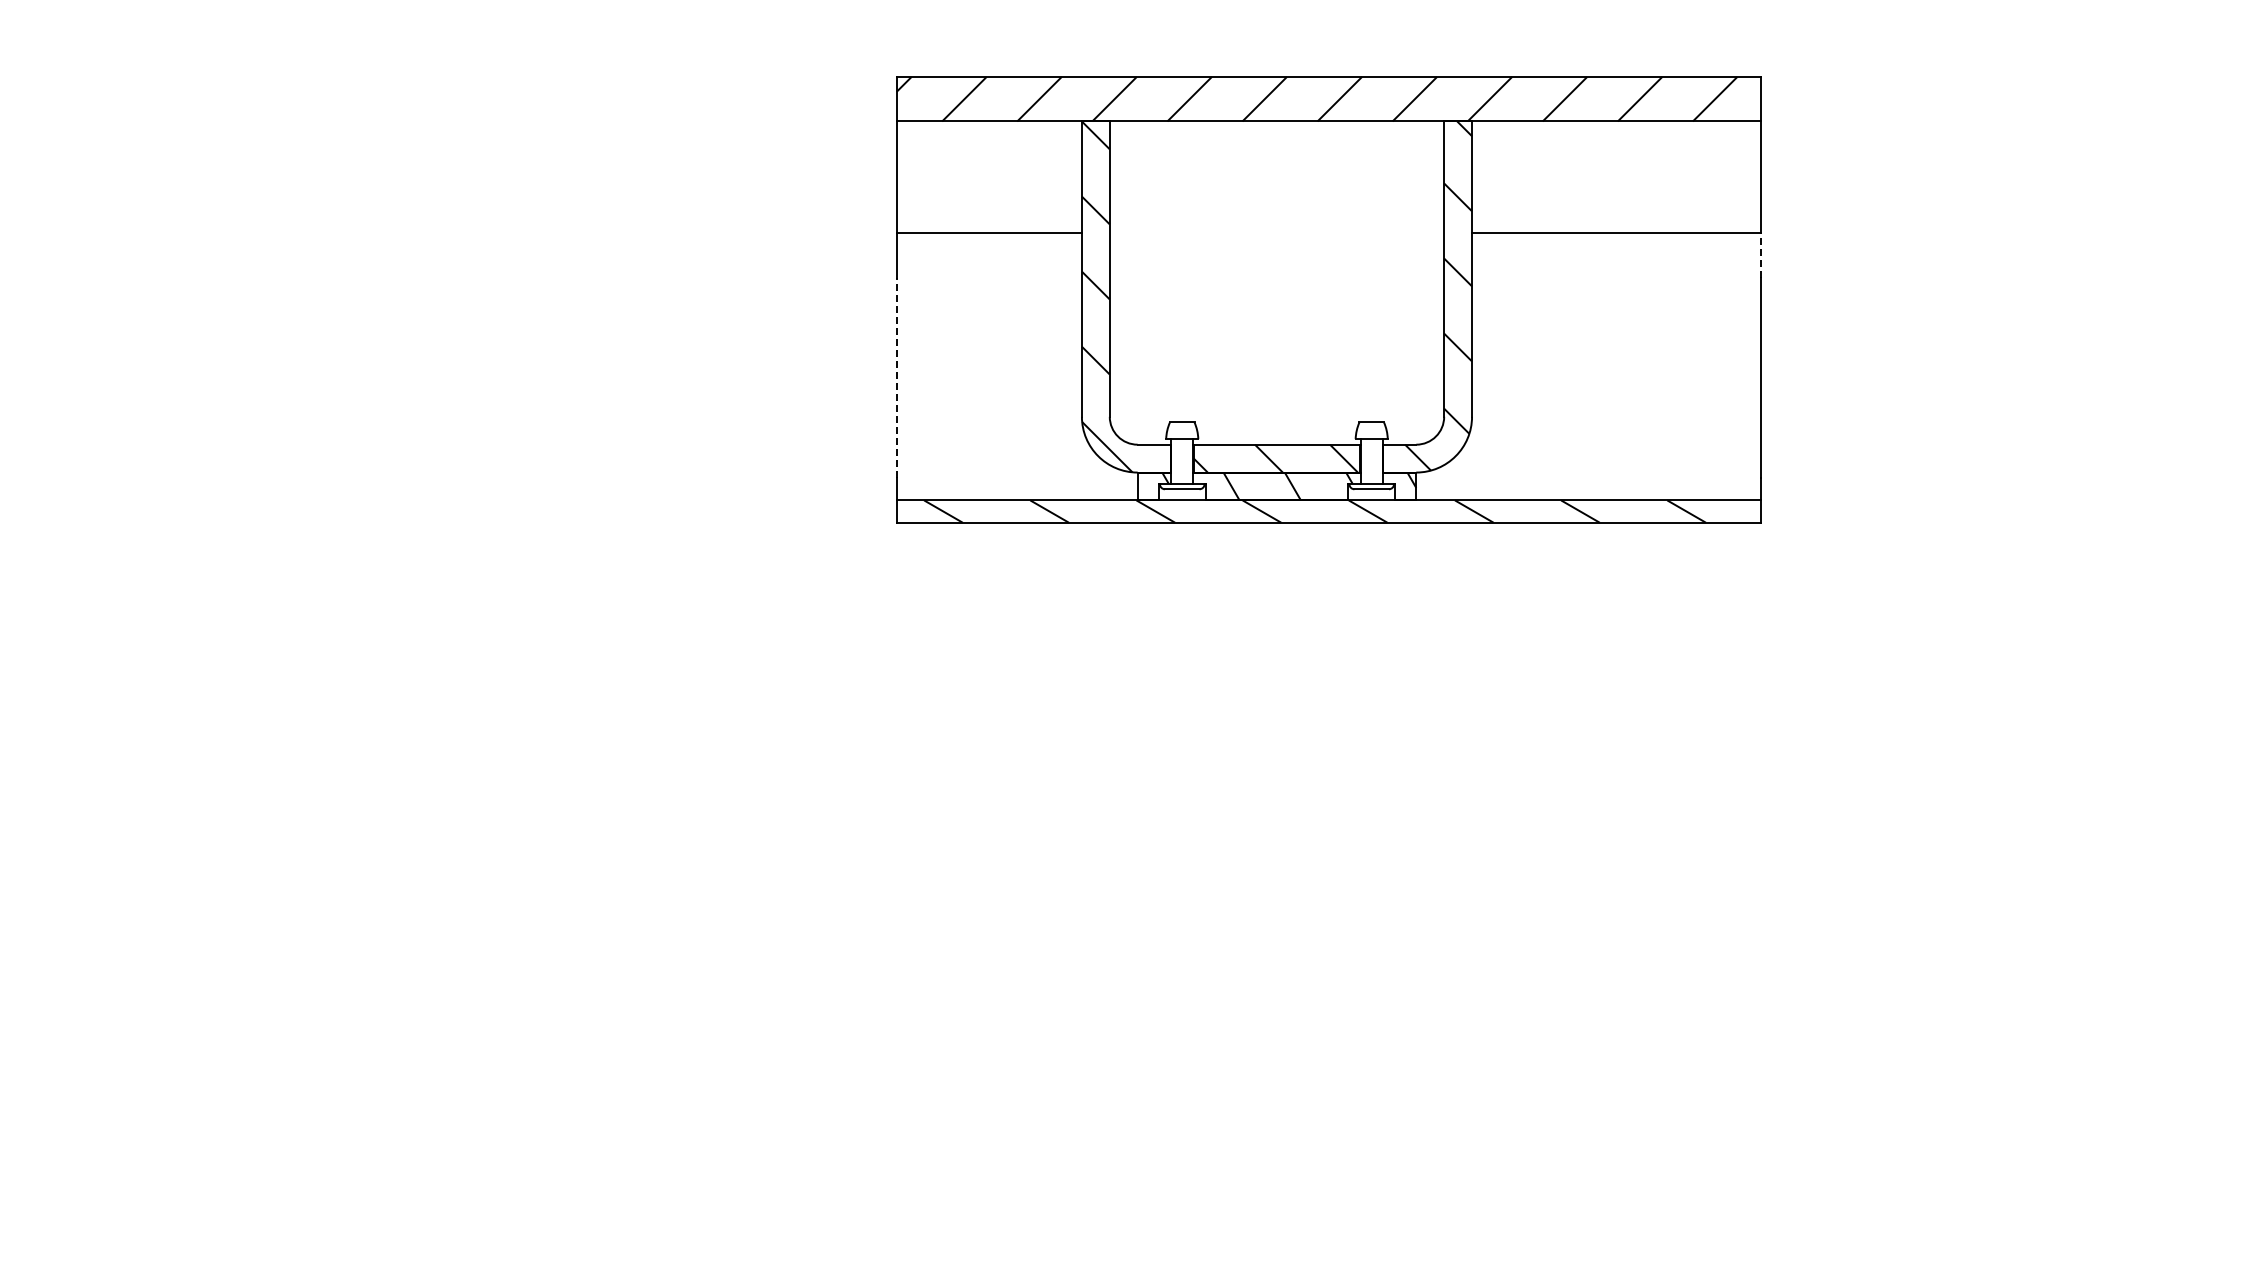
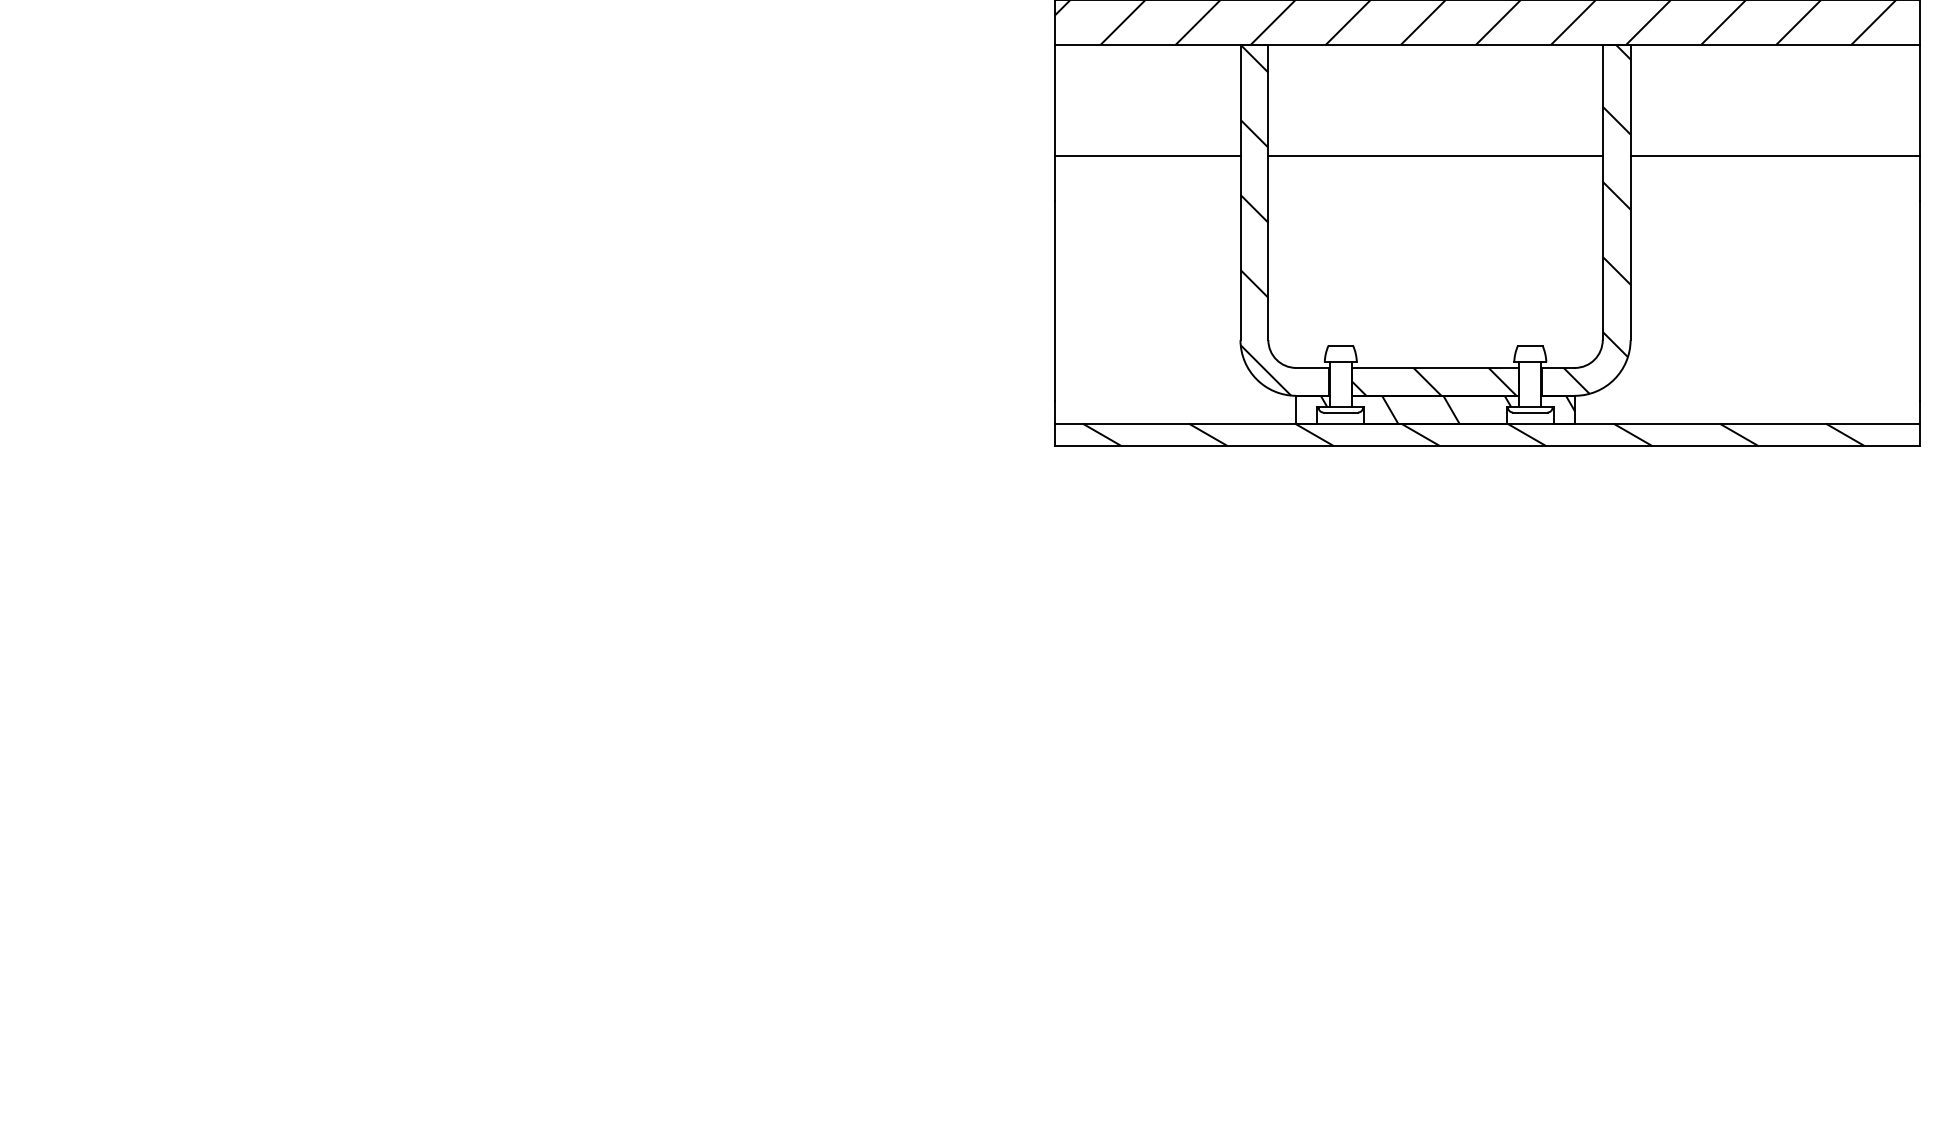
line: (1276, 232) -> (1435, 155), added
line: (1761, 254) -> (1920, 177), dashed -> solid
line: (896, 377) -> (1055, 300), dashed -> solid

